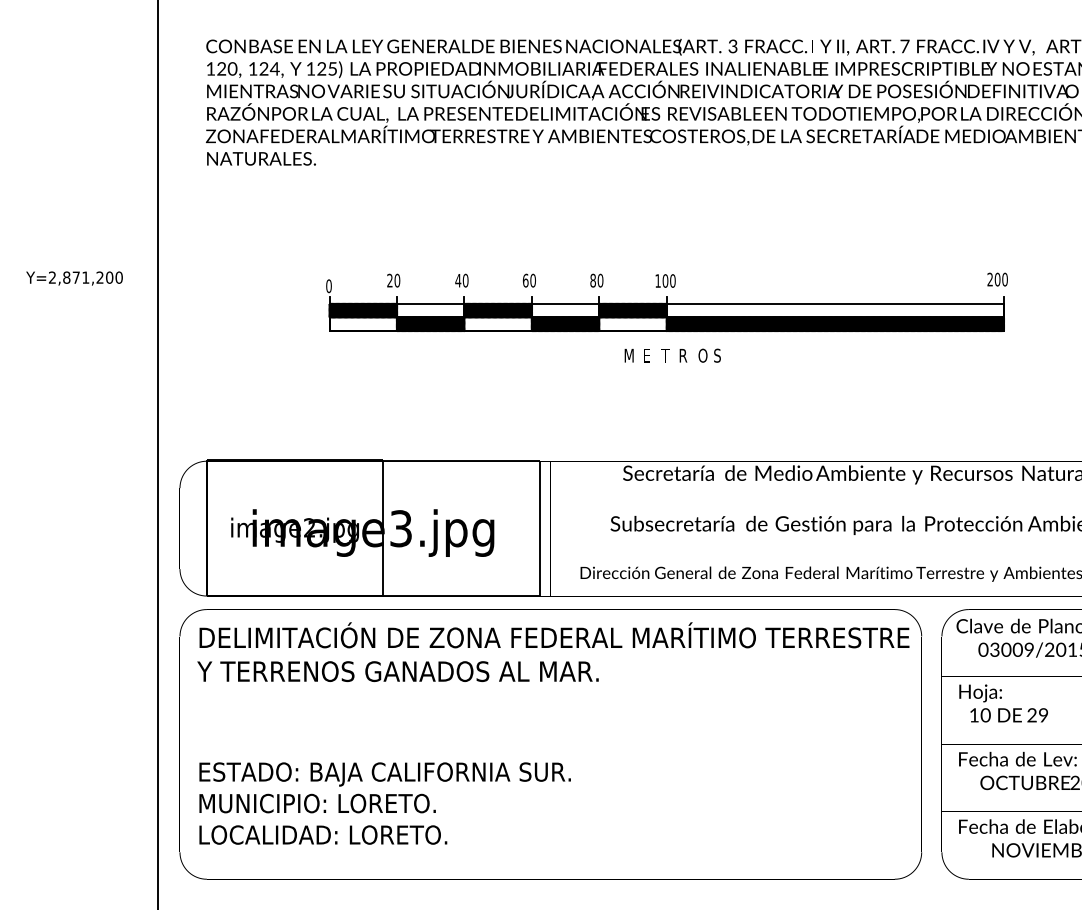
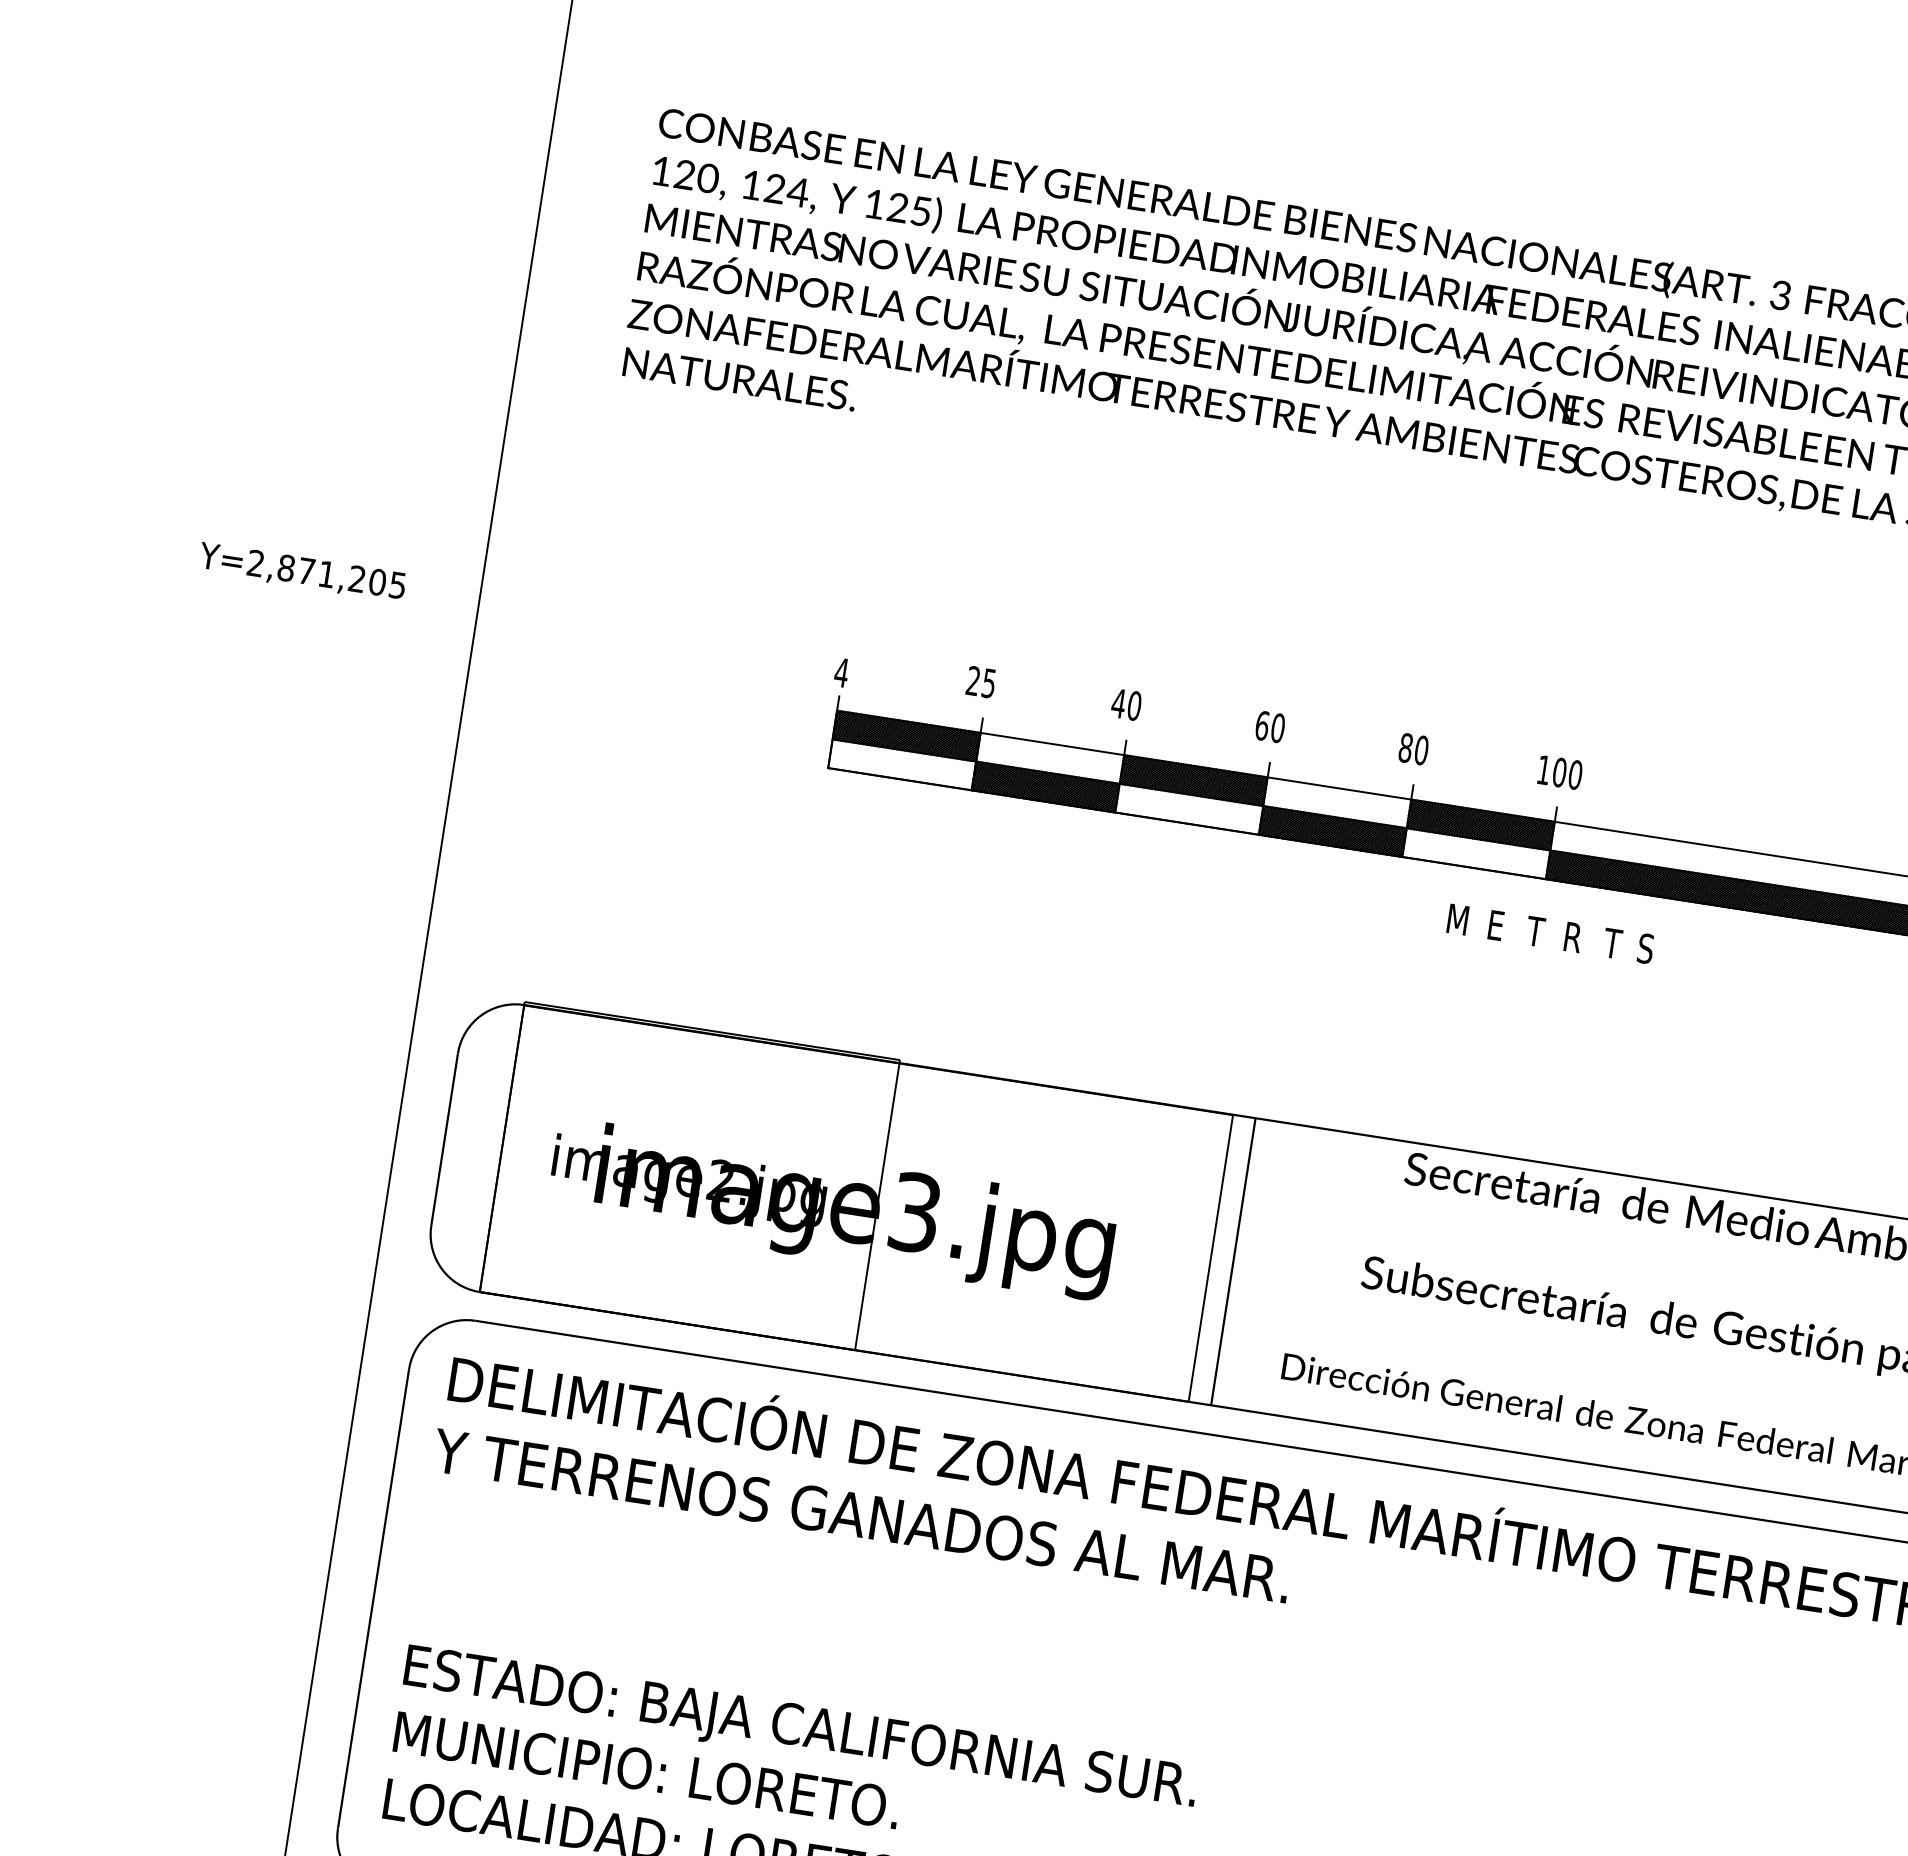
text: (118, 277) -> (396, 584), Y=2,871,200 -> Y=2,871,205
text: (397, 280) -> (989, 683), 20 -> 25
text: (328, 286) -> (840, 673), 0 -> 4
text: (702, 355) -> (1613, 943), O -> T

